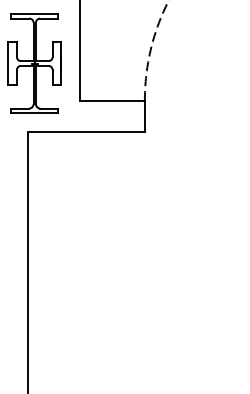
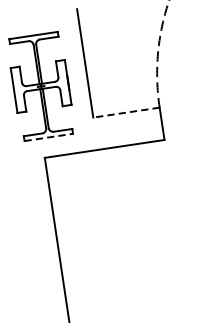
line: (111, 100) -> (125, 112), solid -> dashed
line: (34, 113) -> (48, 137), solid -> dashed

